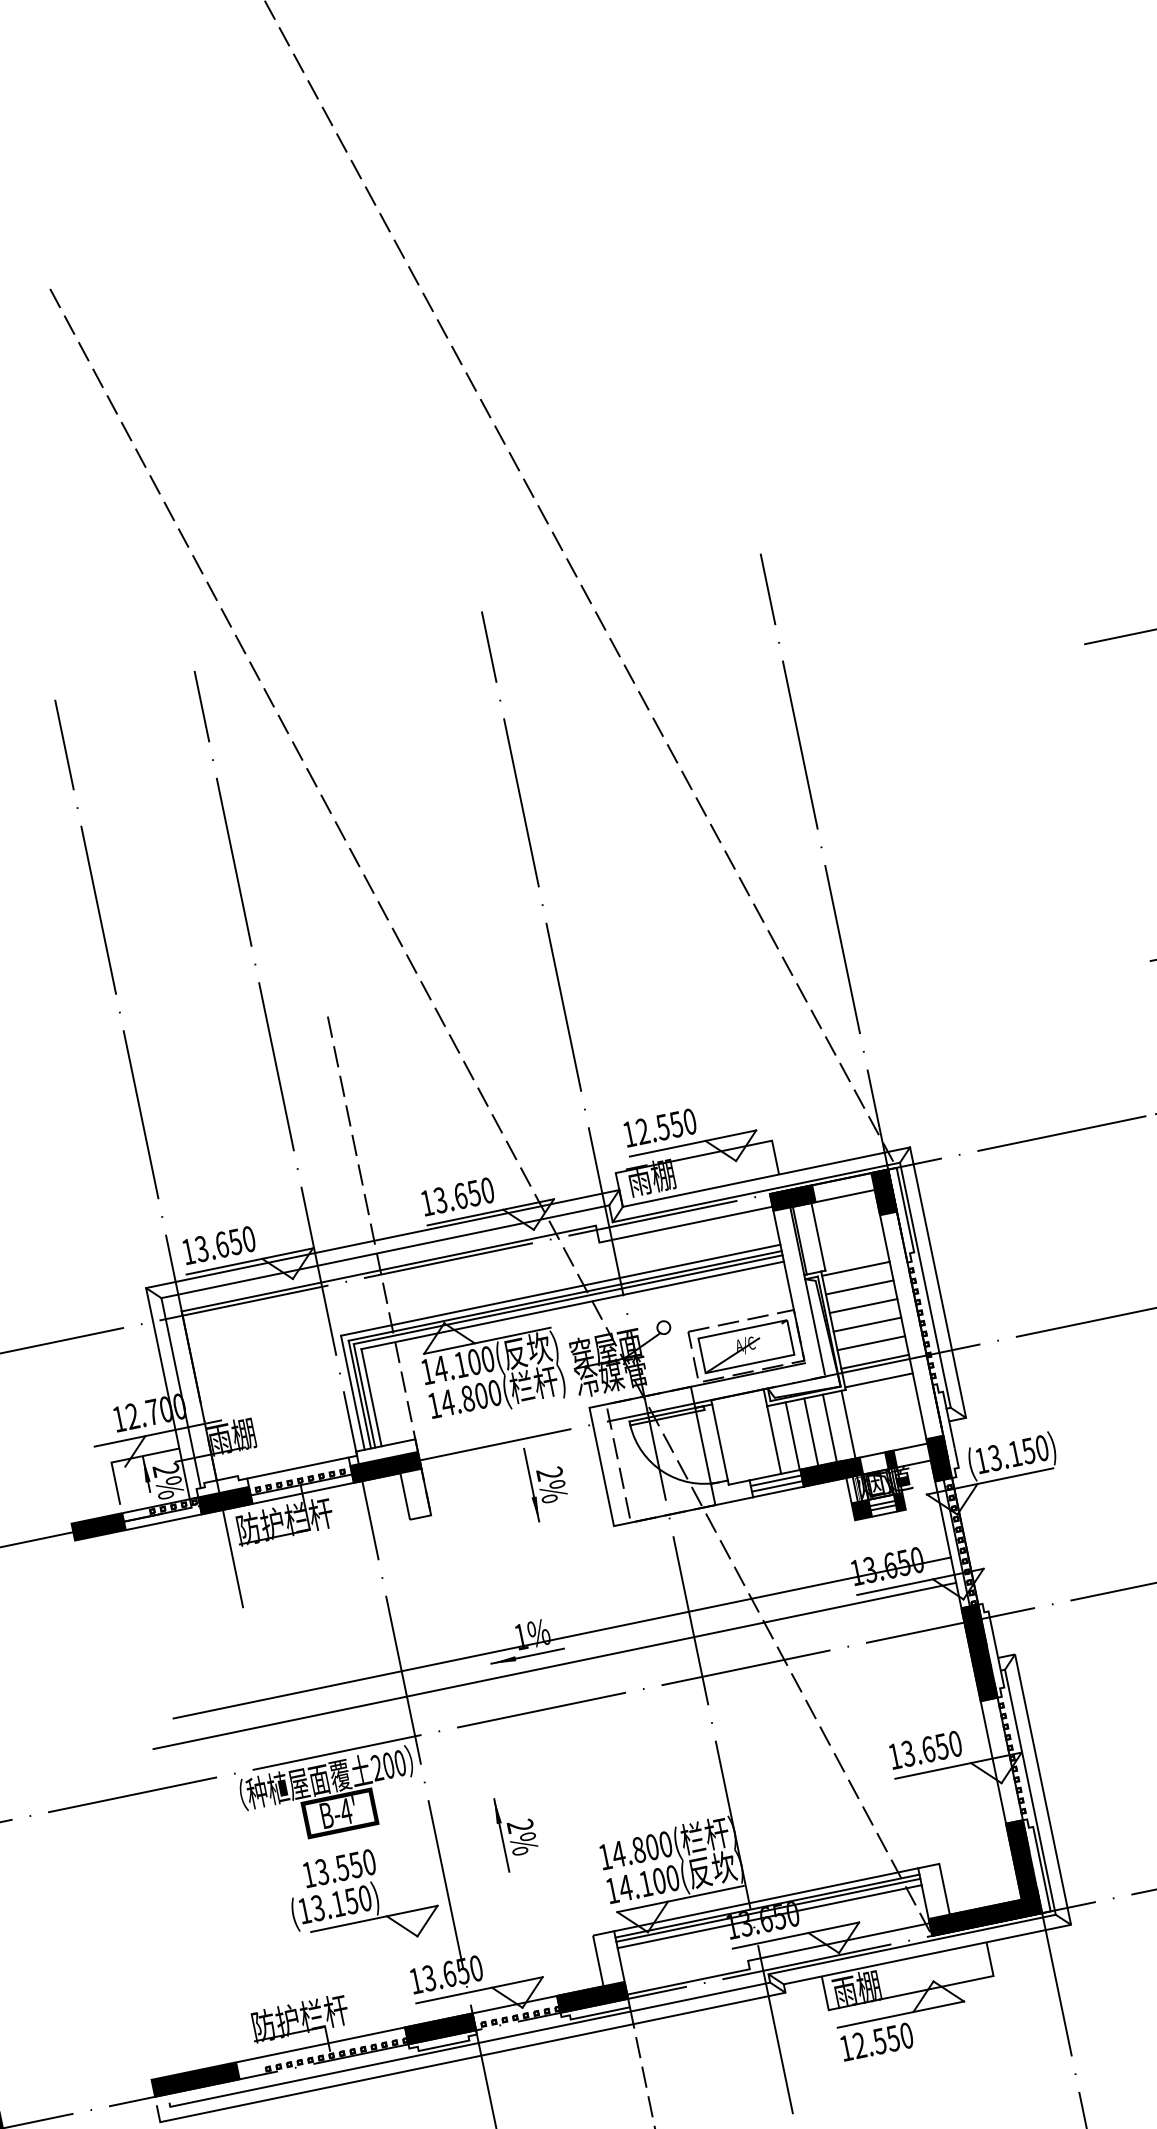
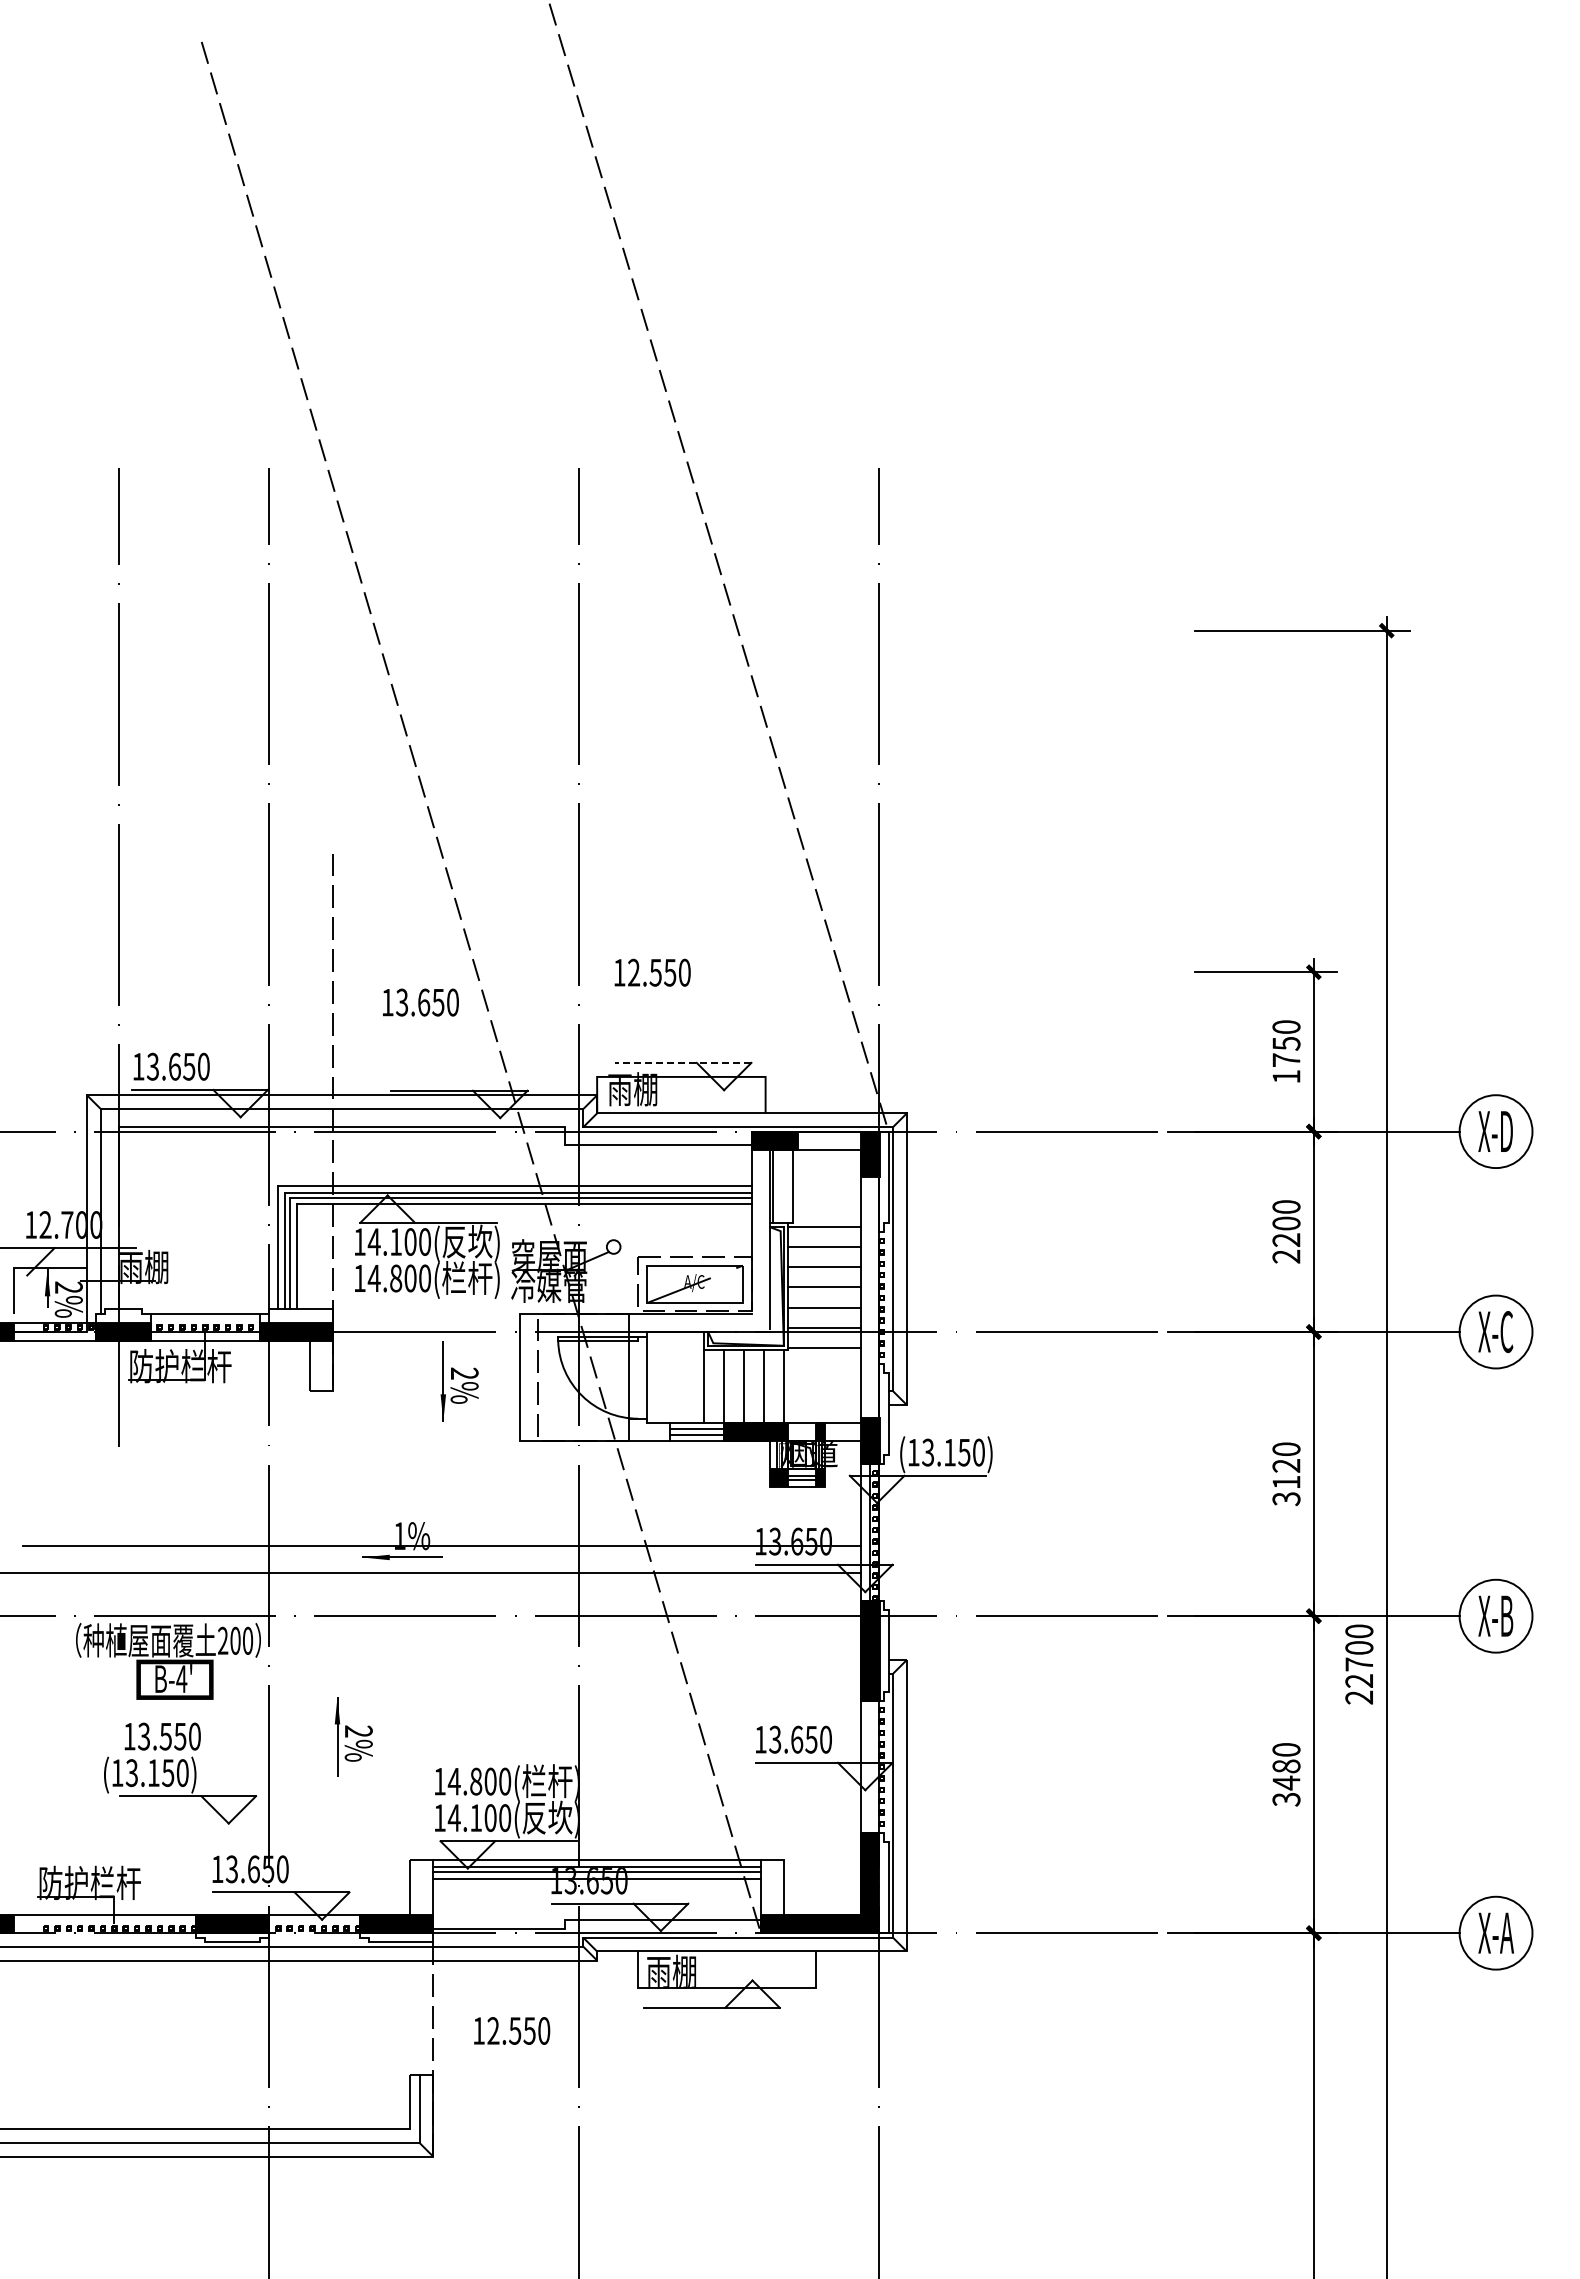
text: (659, 1127) -> (652, 972), moved
line: (692, 1143) -> (682, 1062), solid -> dashed
text: (457, 1196) -> (420, 1002), moved
text: (877, 2041) -> (512, 2030), moved

